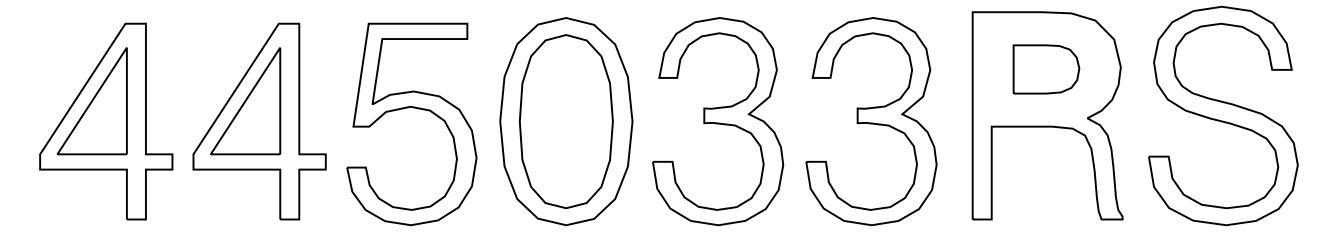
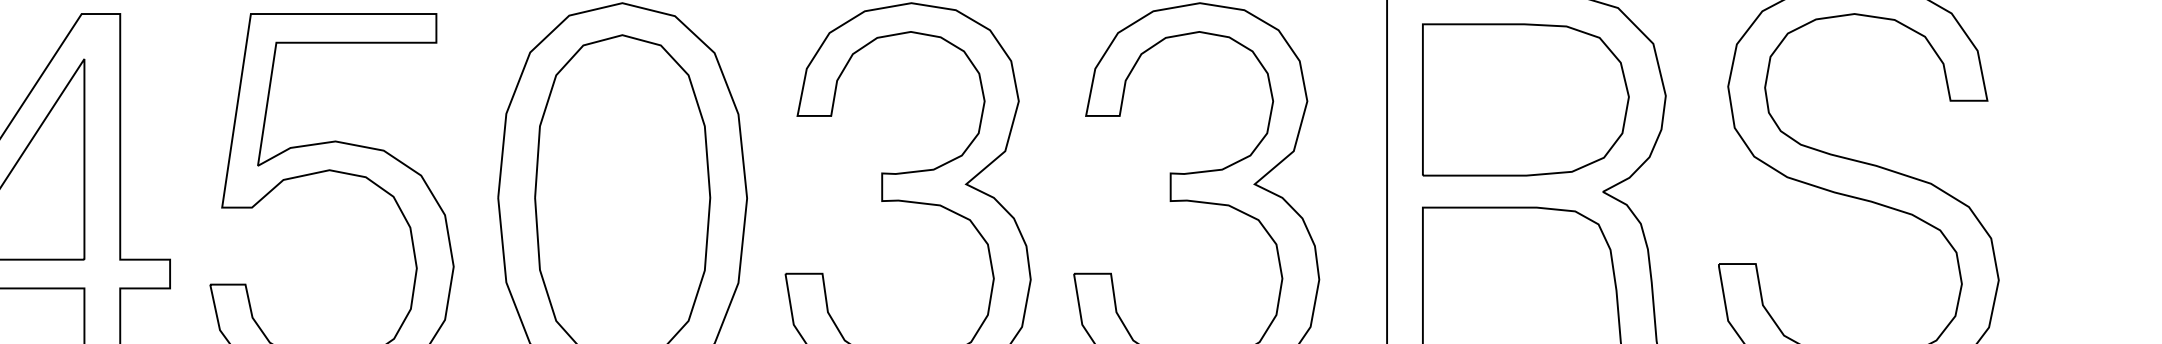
part: (1046, 69) -> (1525, 100), size x1.67

